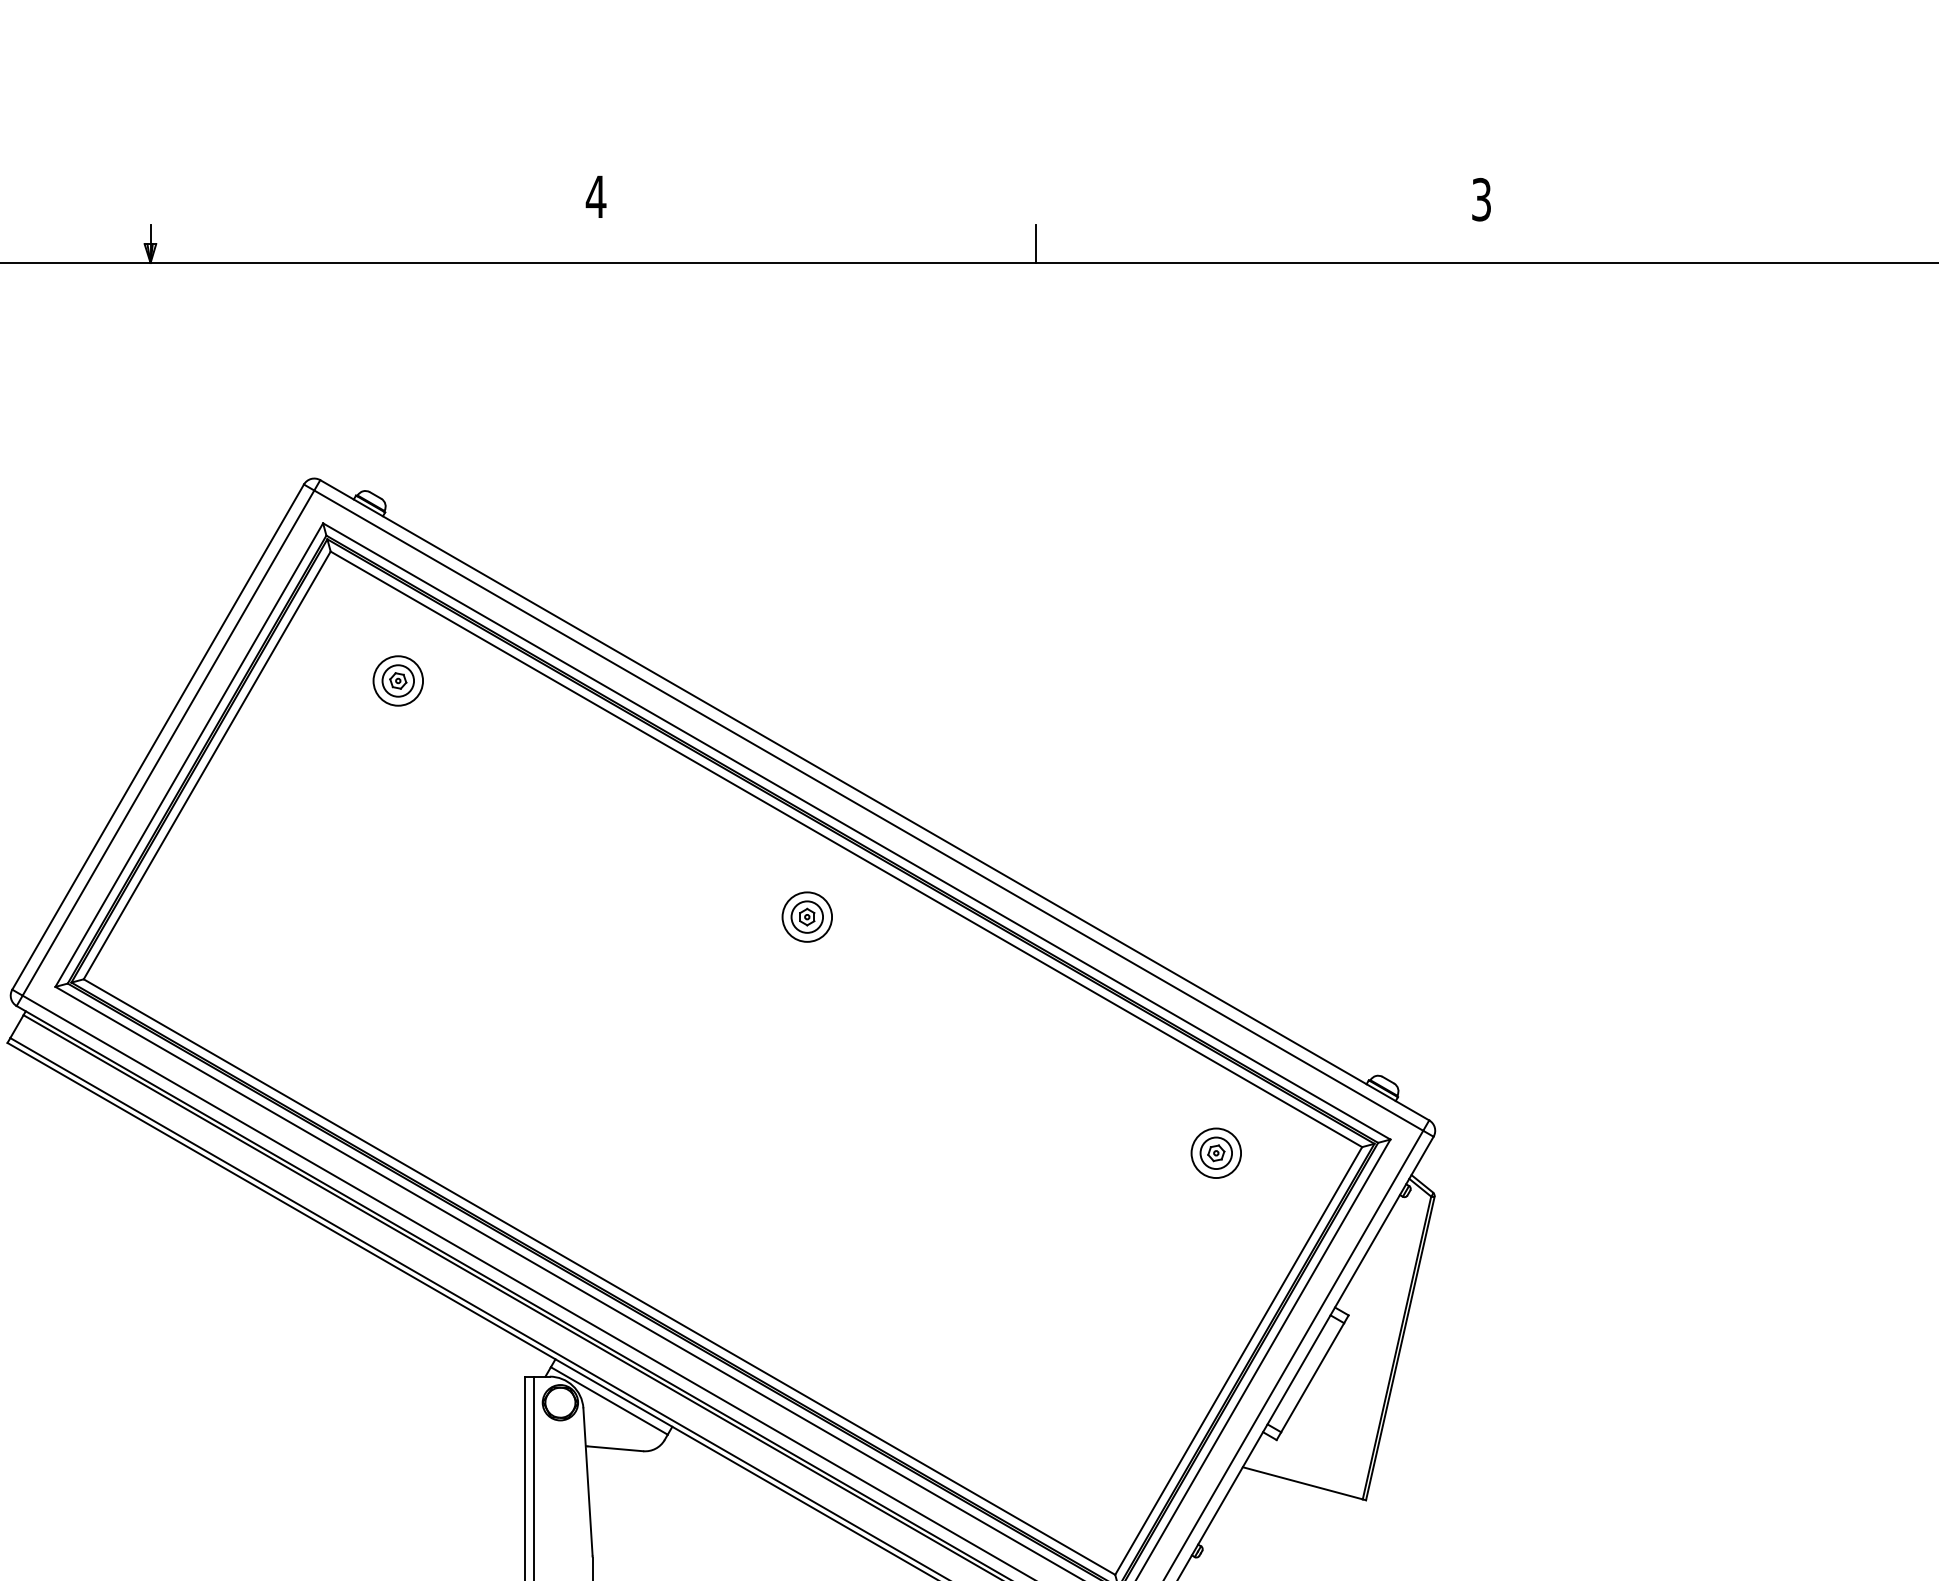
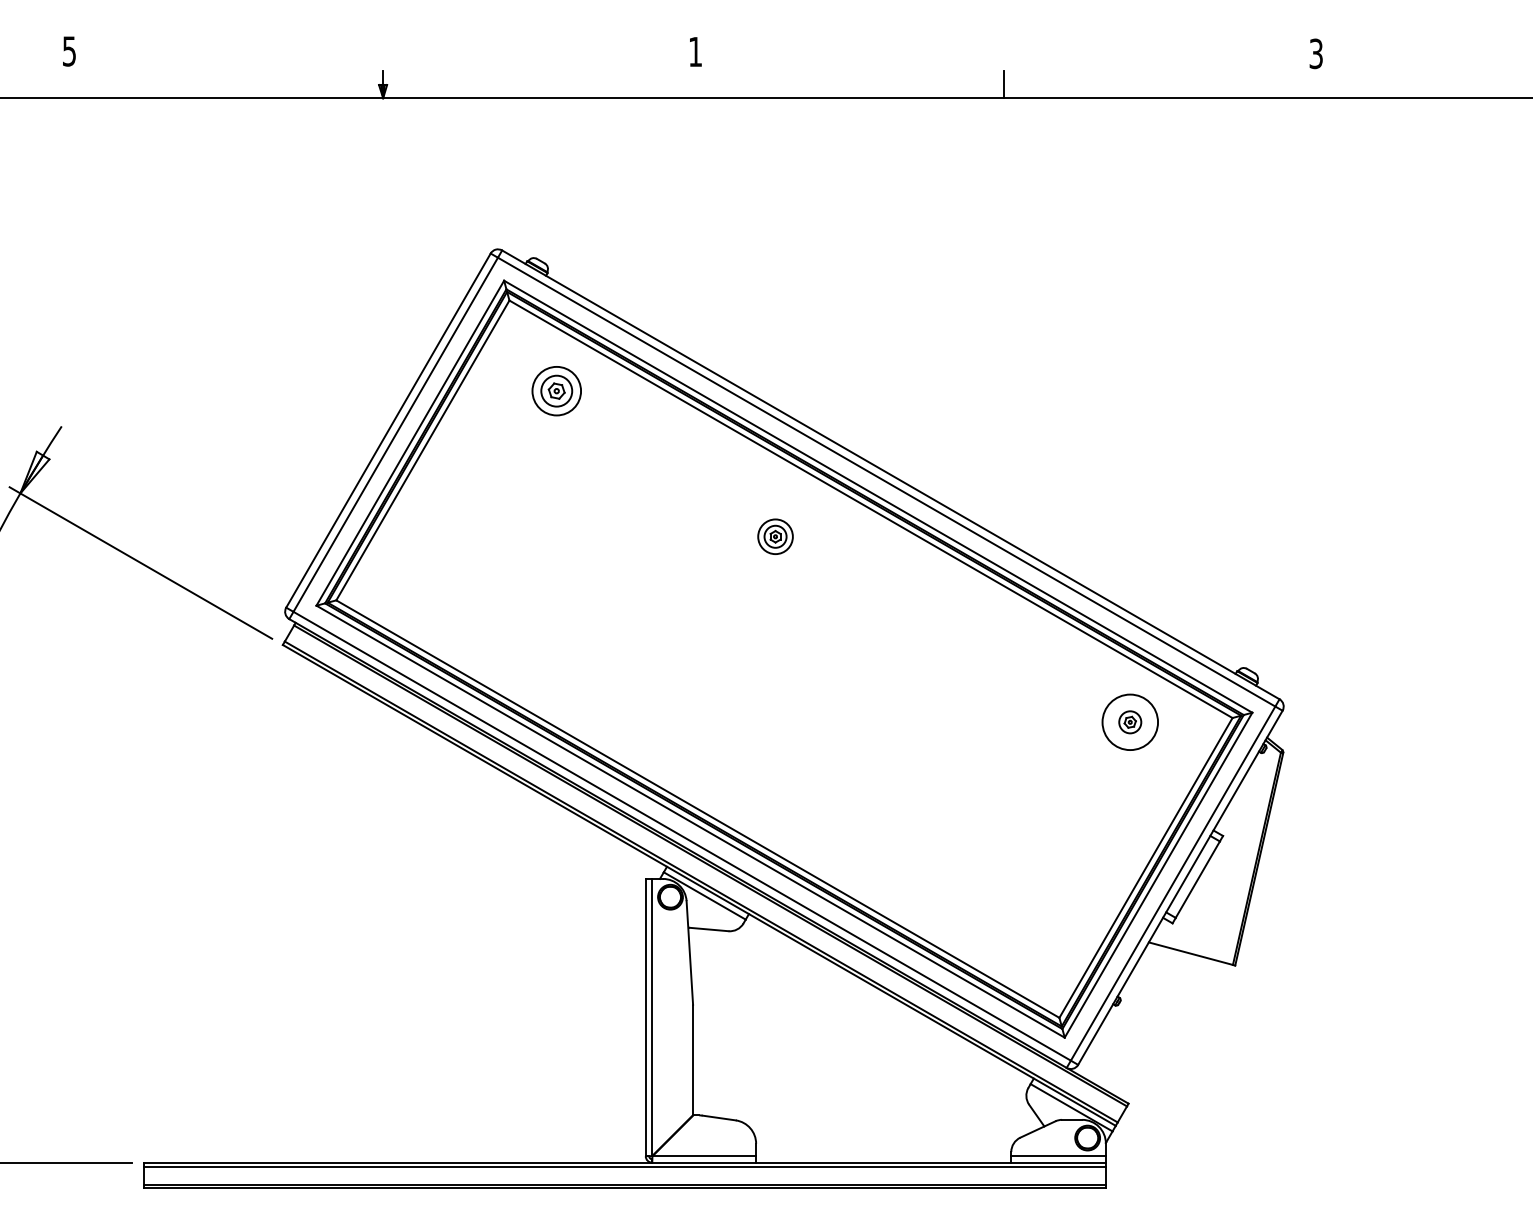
text: (596, 196) -> (695, 51), 4 -> 1
part: (397, 681) -> (556, 391), size x1.4
part: (807, 916) -> (775, 536), moved
circle: (1215, 1153) -> (1129, 722), size x1.6

